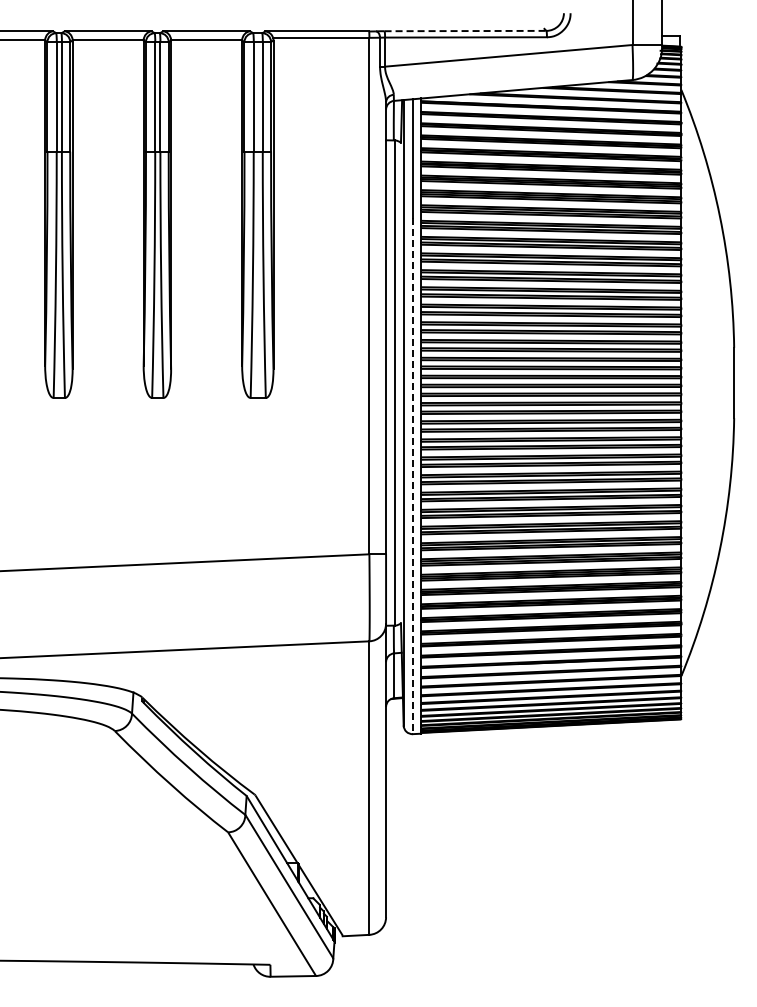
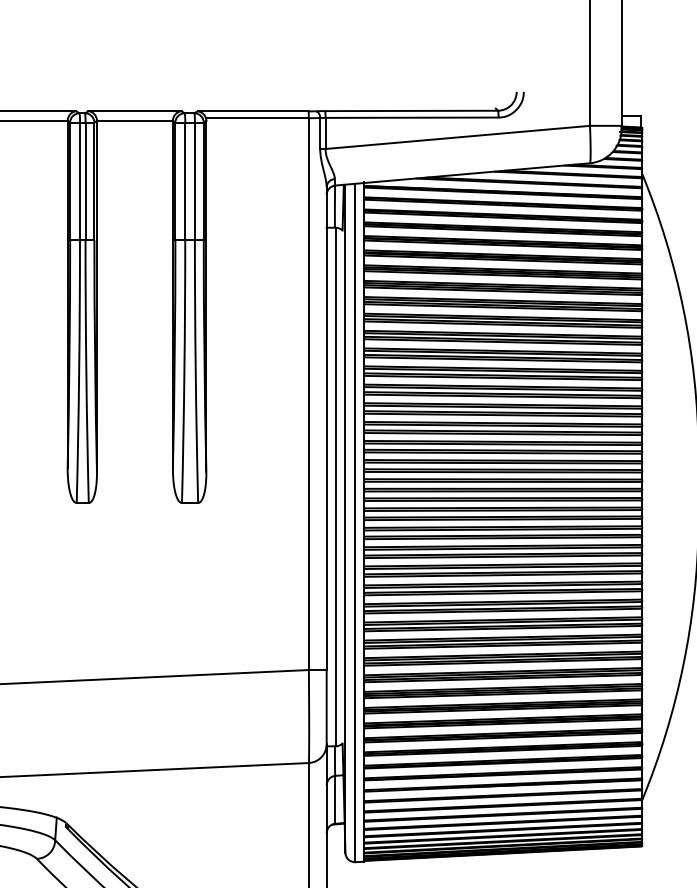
line: (465, 31) -> (411, 111), dashed -> solid
line: (412, 476) -> (354, 586), dashed -> solid

